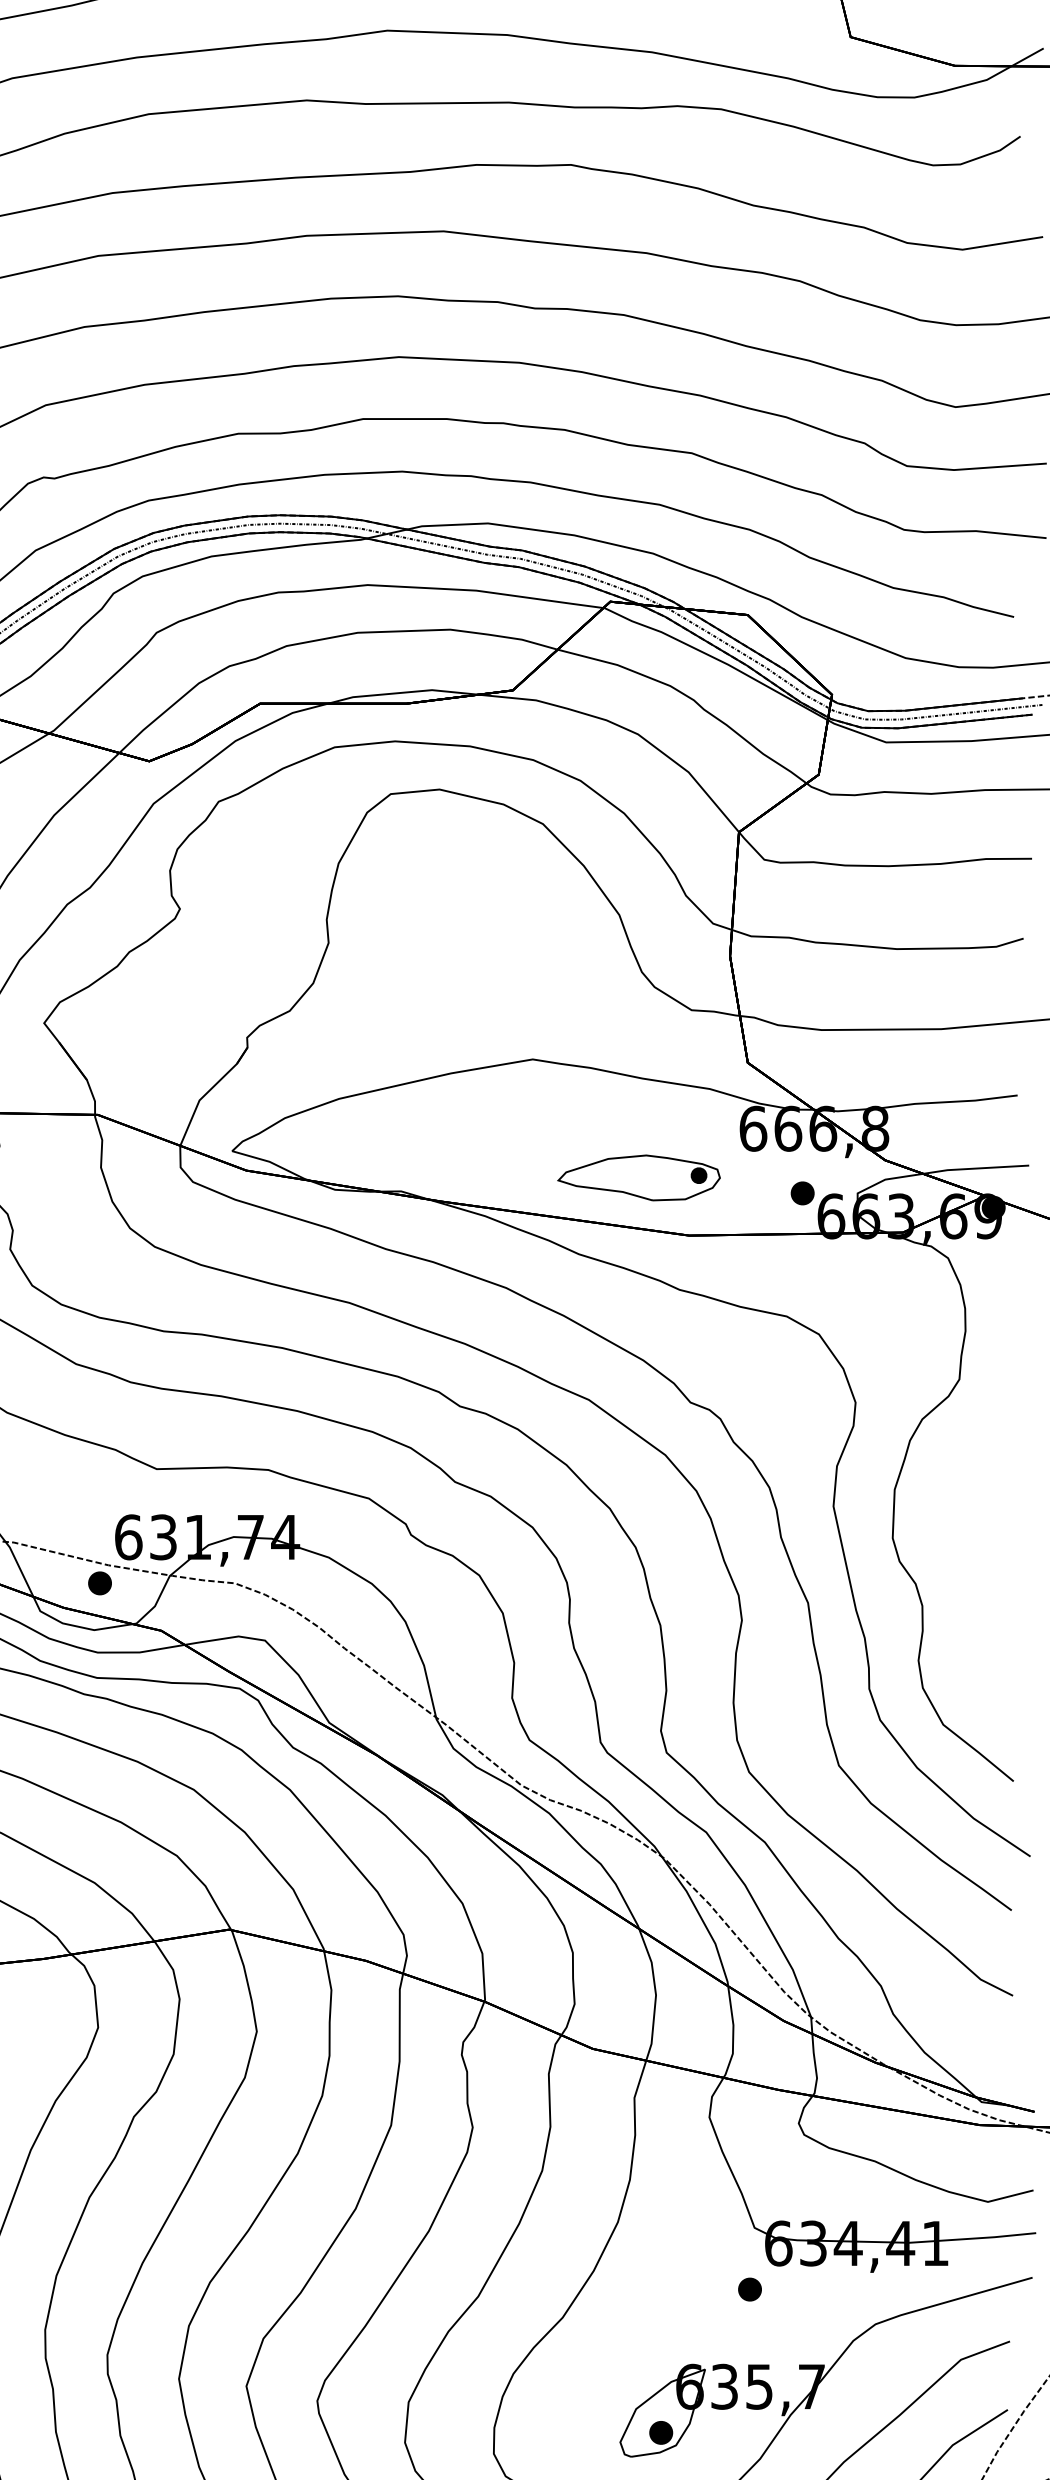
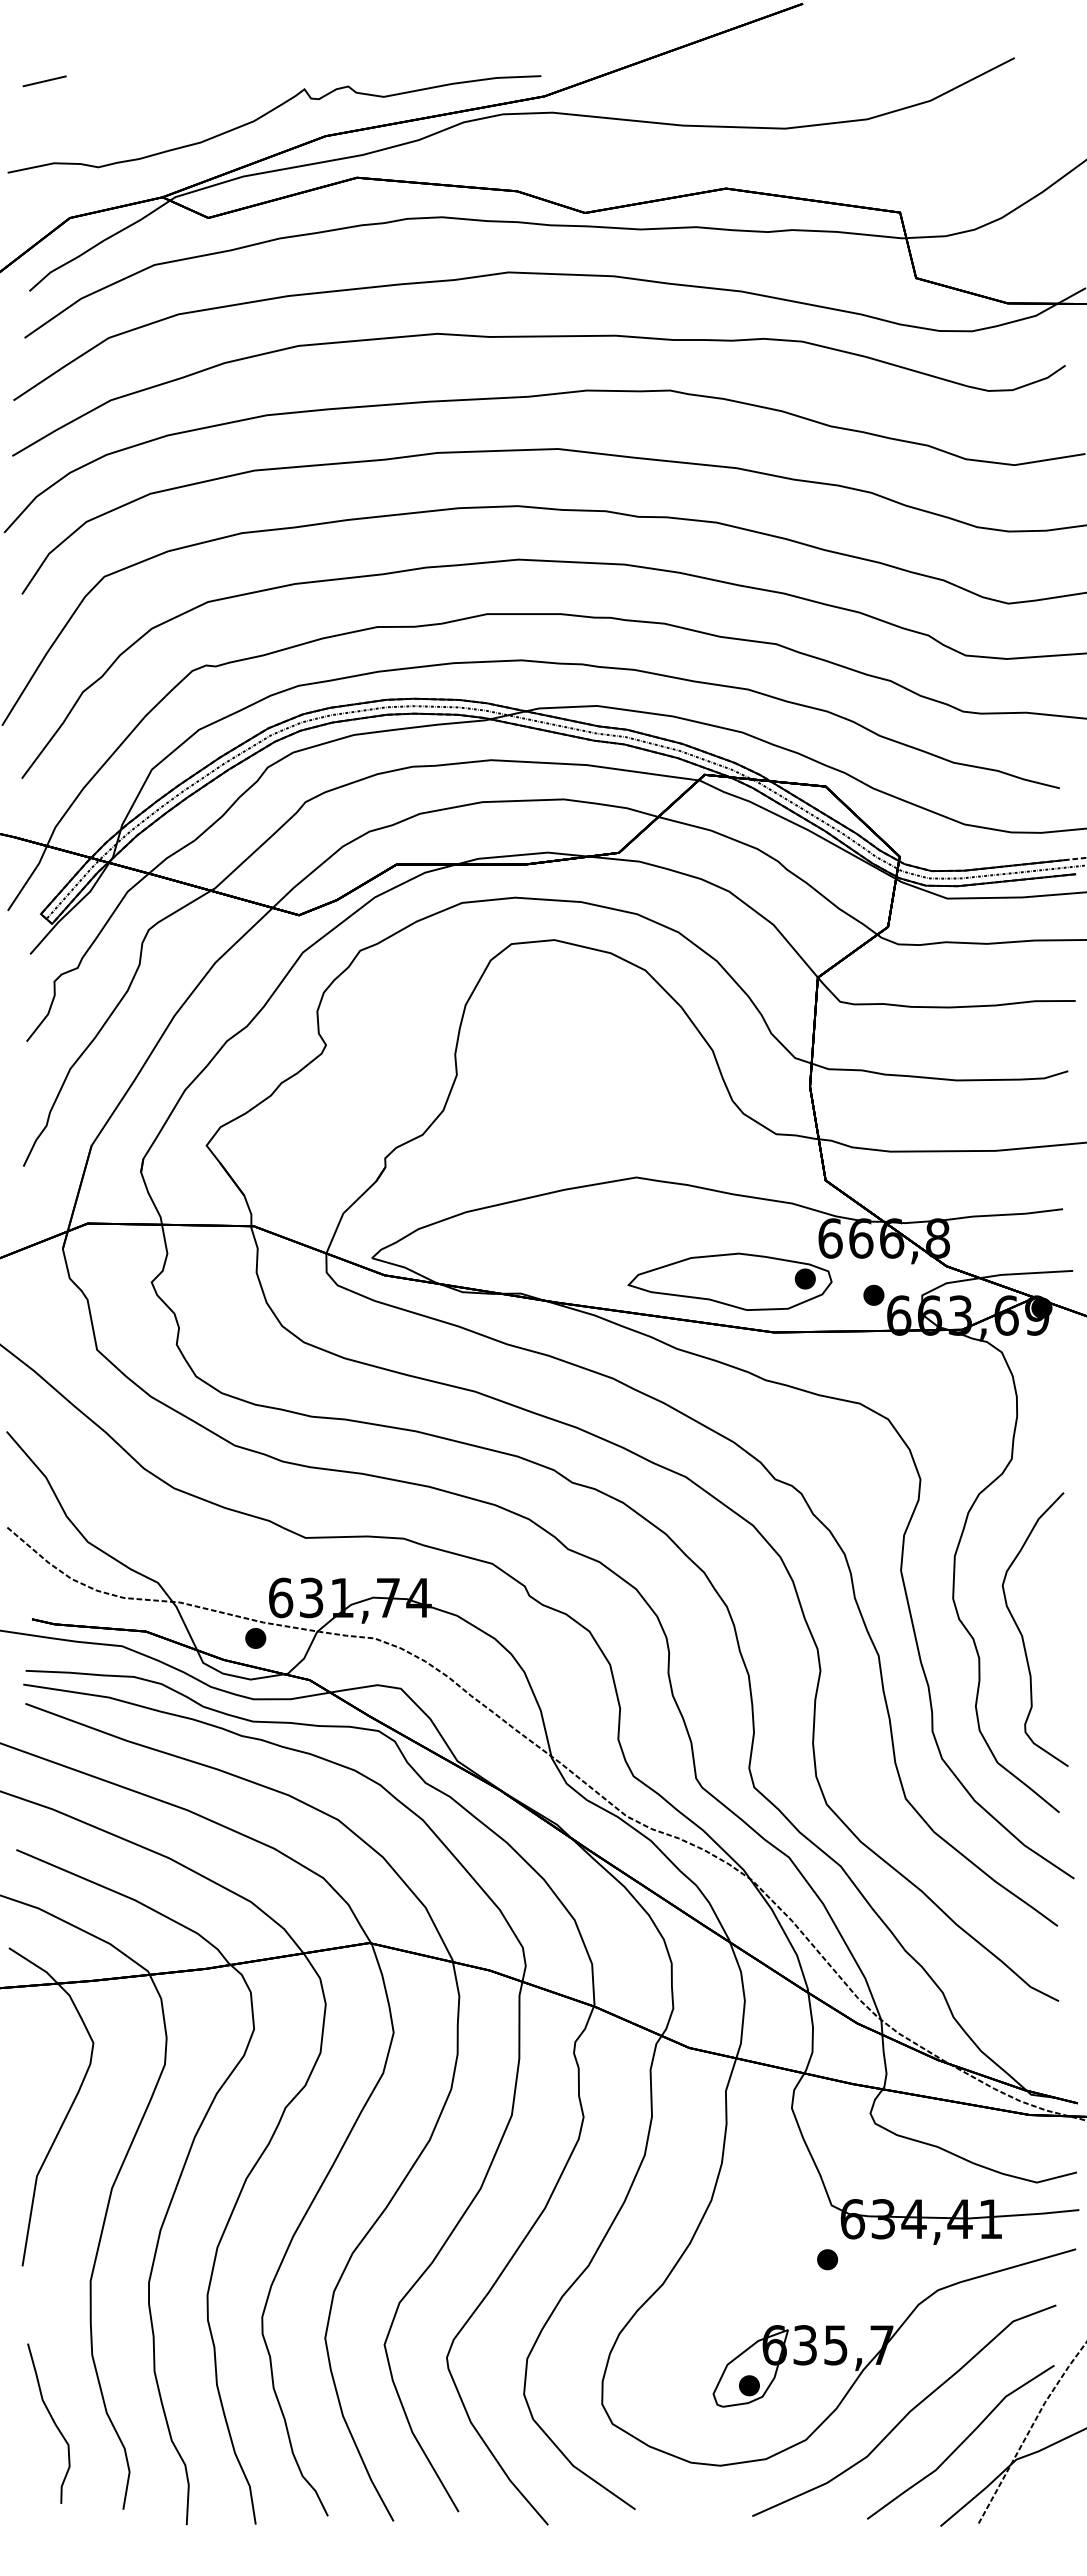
part: (638, 1177) -> (729, 1281), size x1.43
curve: (971, 1578) -> (1022, 1634), added

